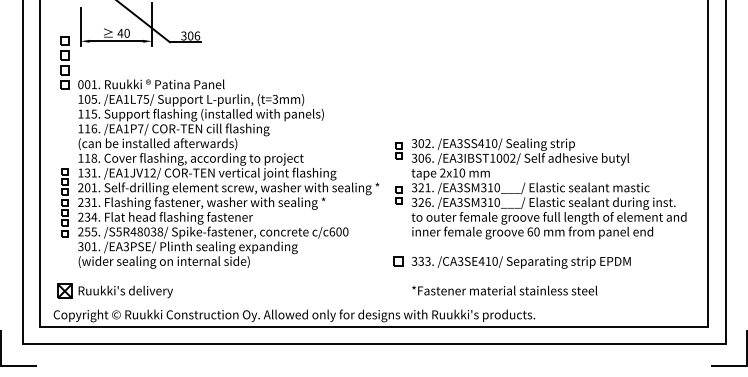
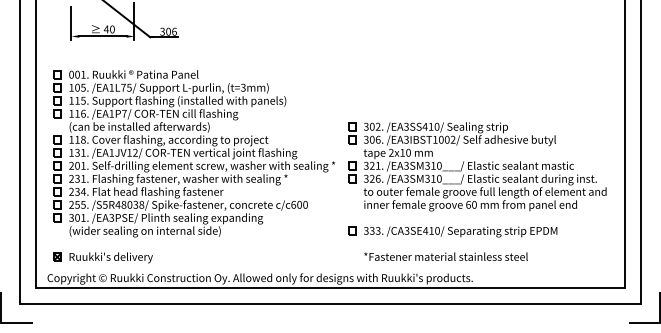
part: (64, 62) -> (57, 94), moved
part: (398, 151) -> (352, 133), size x1.43
part: (398, 195) -> (352, 172), size x1.43
part: (64, 202) -> (57, 178), size x1.43
part: (64, 290) -> (57, 256), size x0.62

